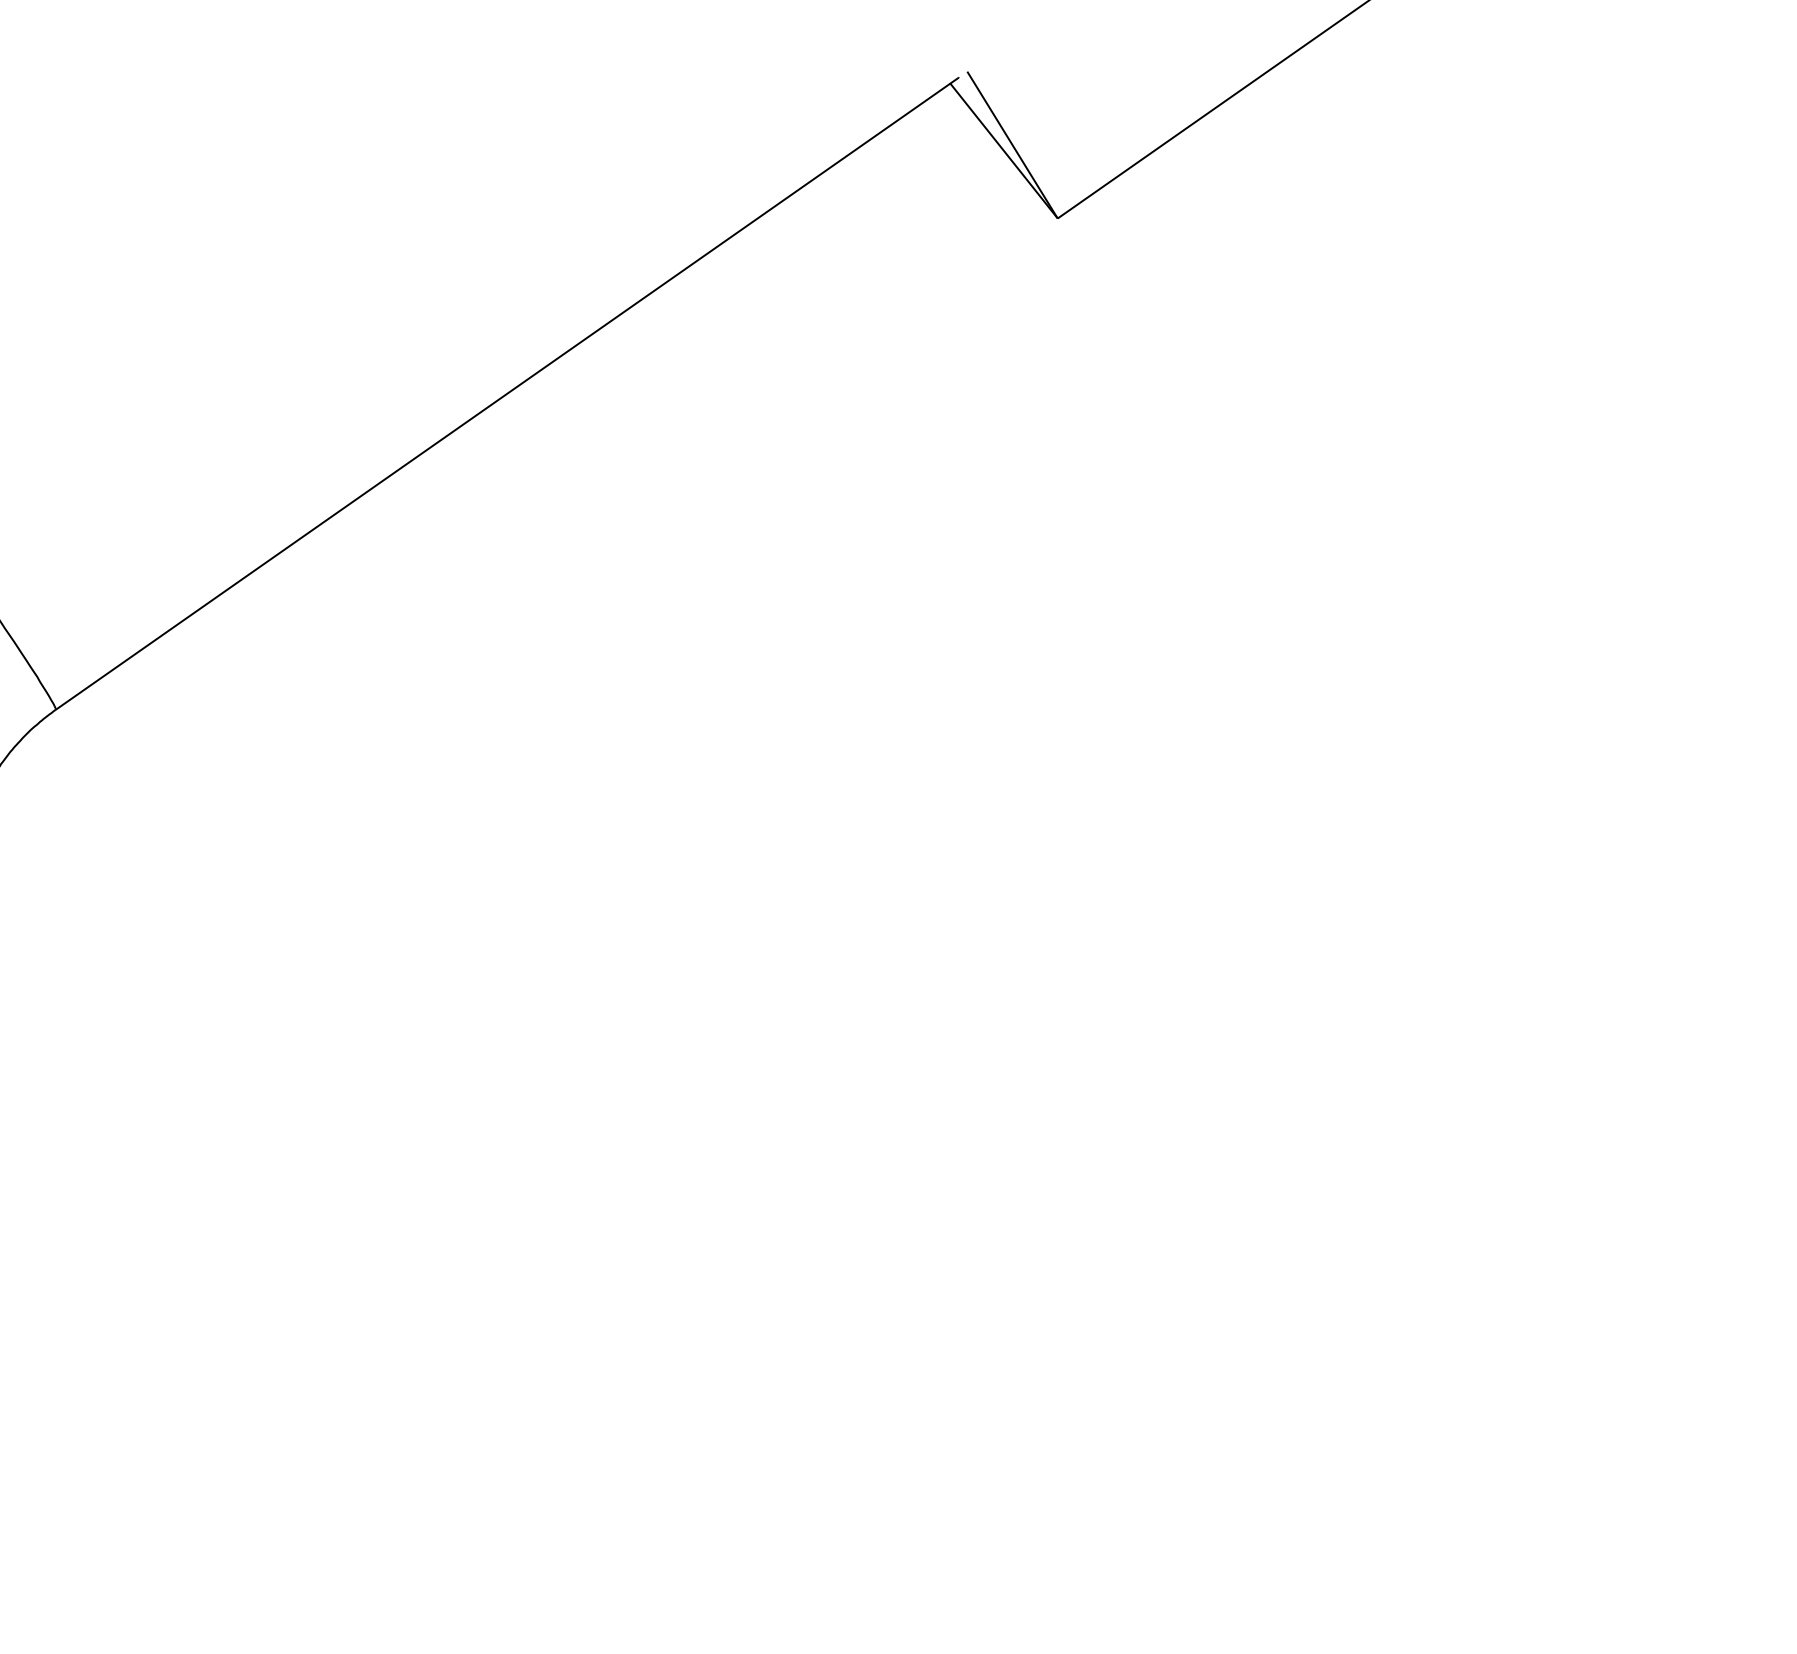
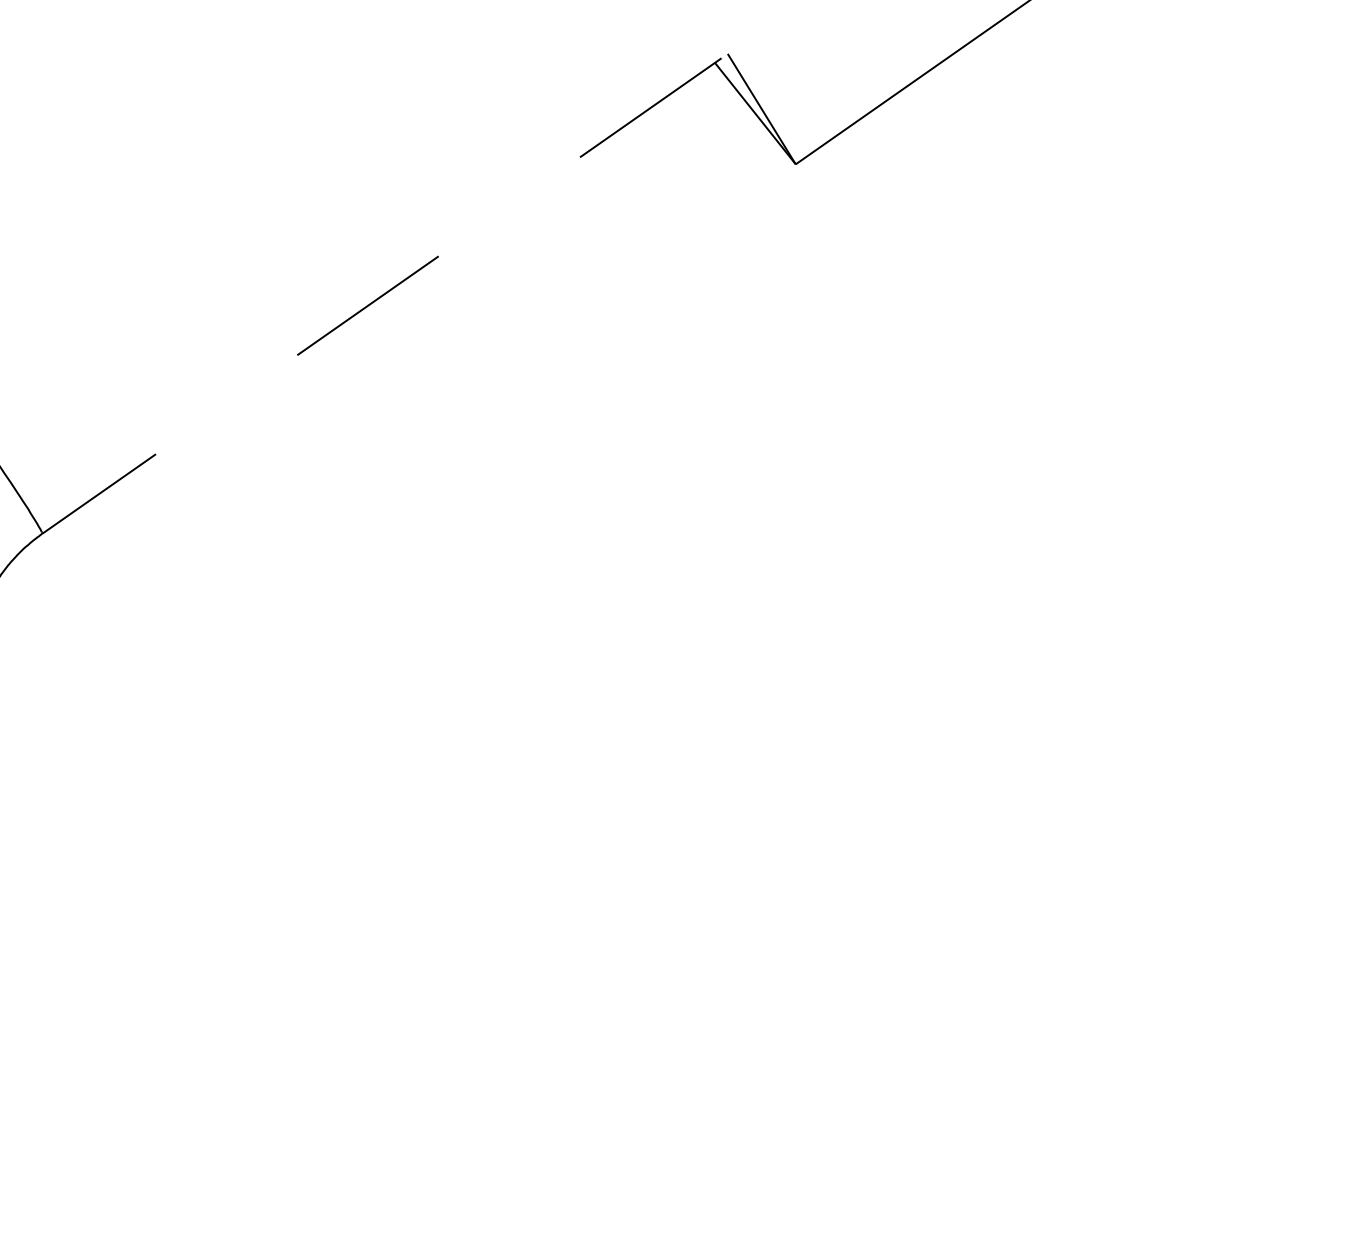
line: (506, 394) -> (381, 296), solid -> dashed

